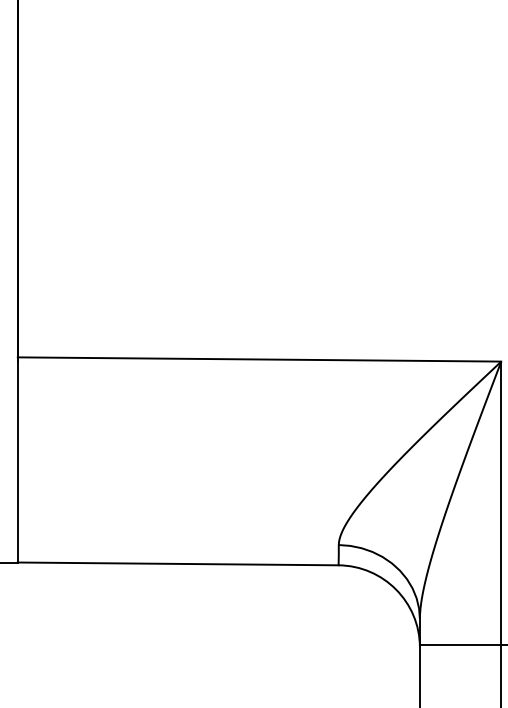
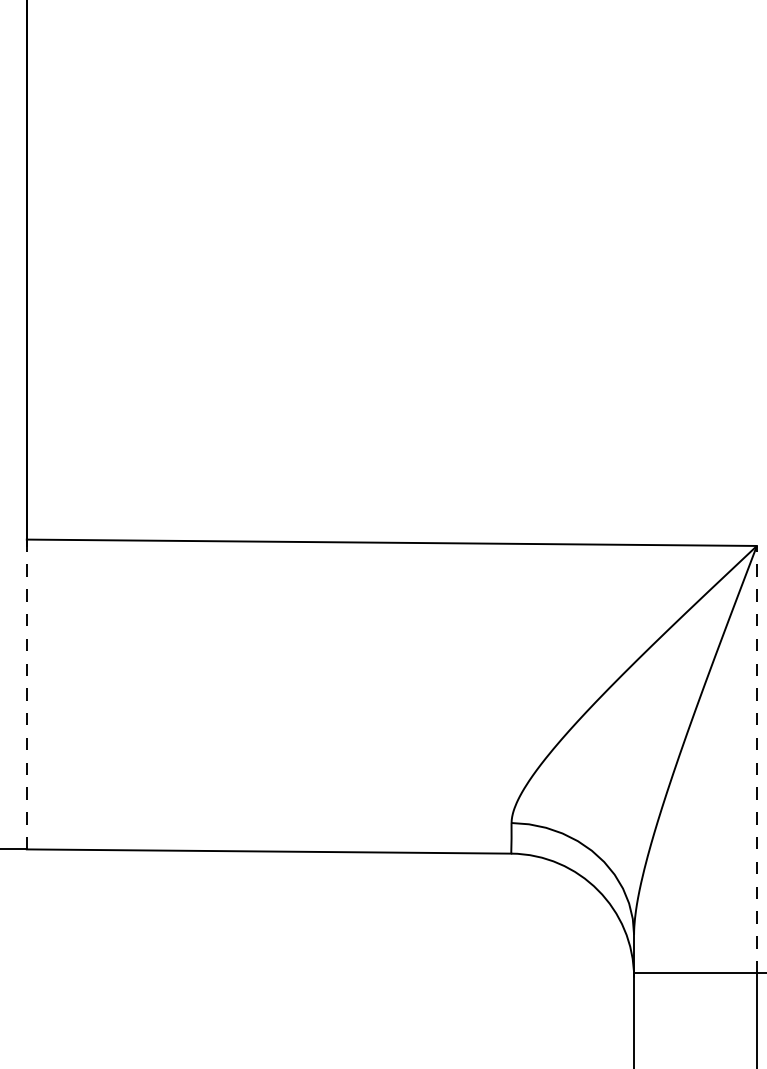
line: (17, 459) -> (26, 693), solid -> dashed
line: (501, 502) -> (757, 758), solid -> dashed

